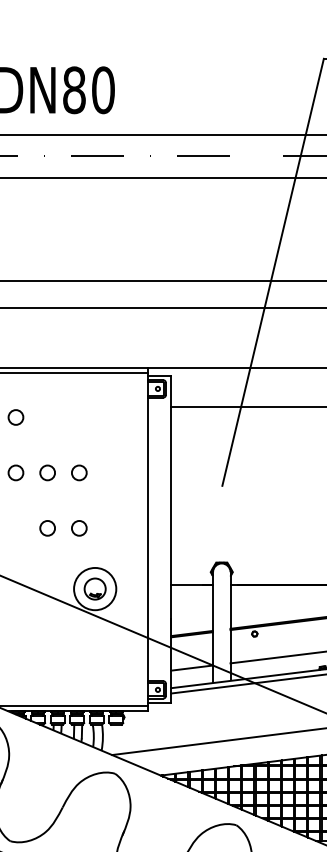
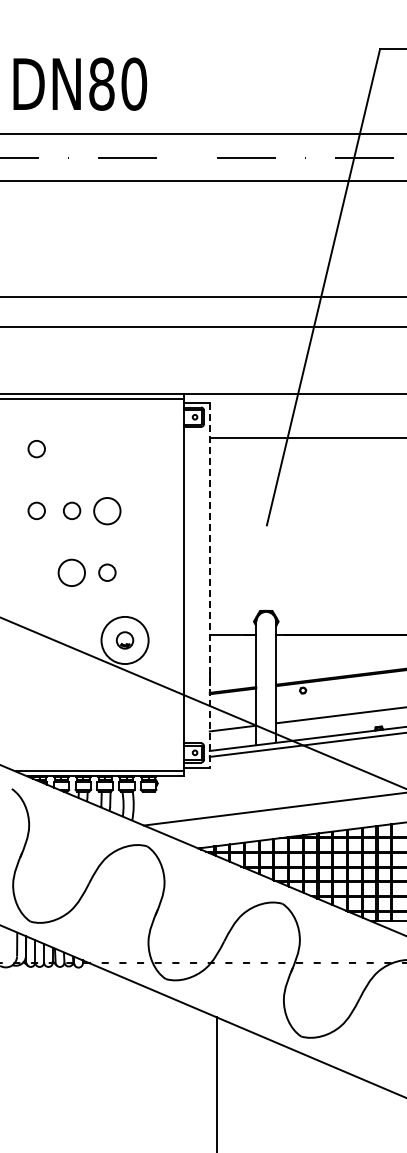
circle: (79, 472) -> (107, 510), size x1.6
circle: (48, 528) -> (72, 572), size x1.6
line: (170, 539) -> (209, 585), solid -> dashed
part: (94, 589) -> (124, 640), size x0.7

